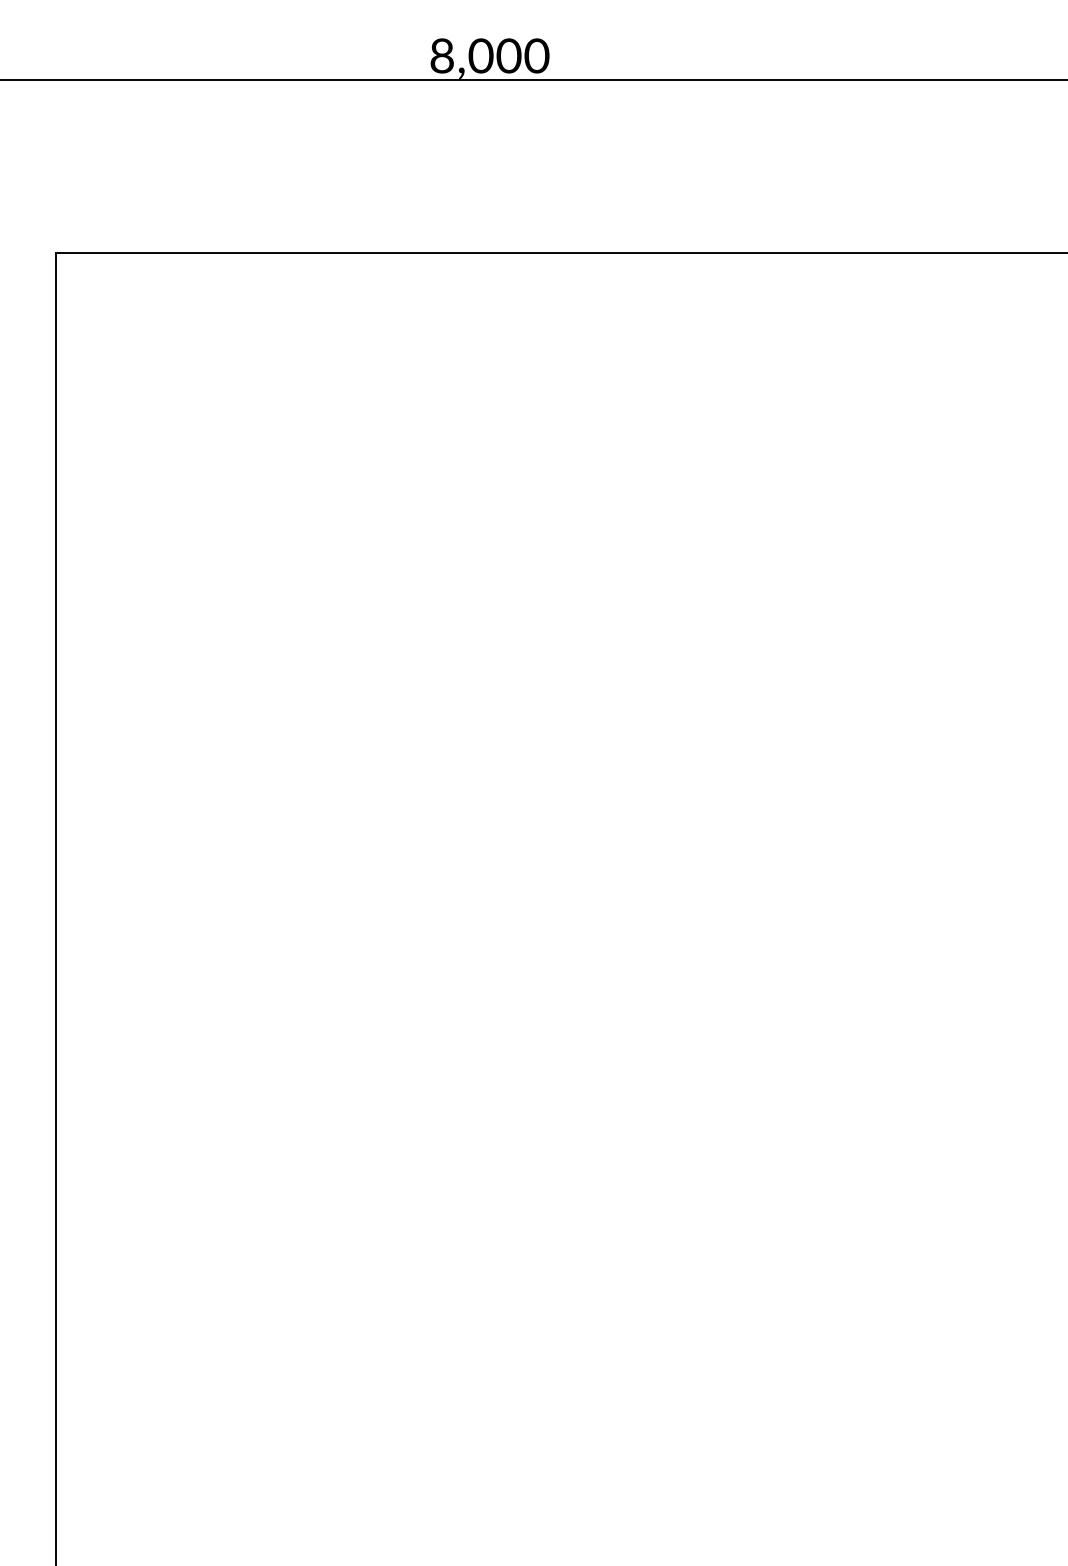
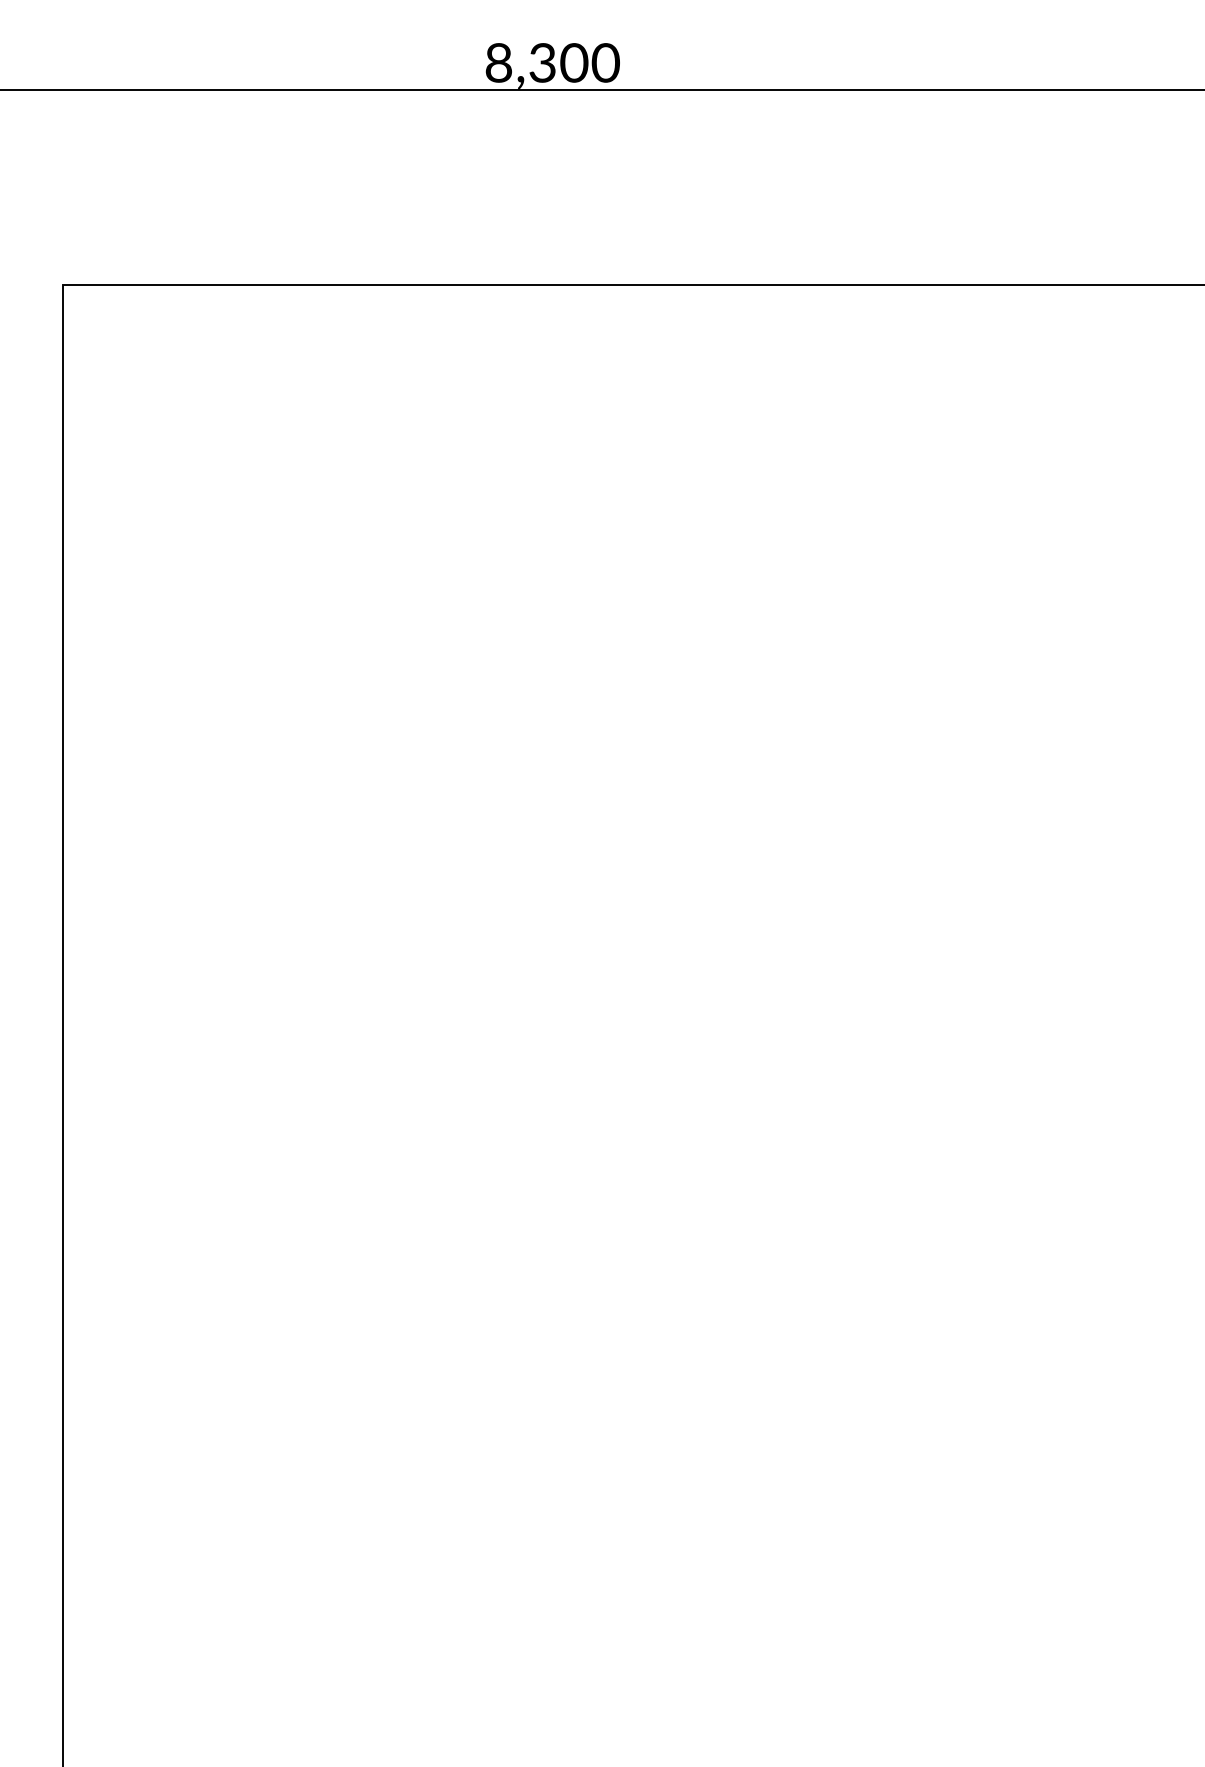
text: (480, 55) -> (542, 62), 8,000 -> 8,300

